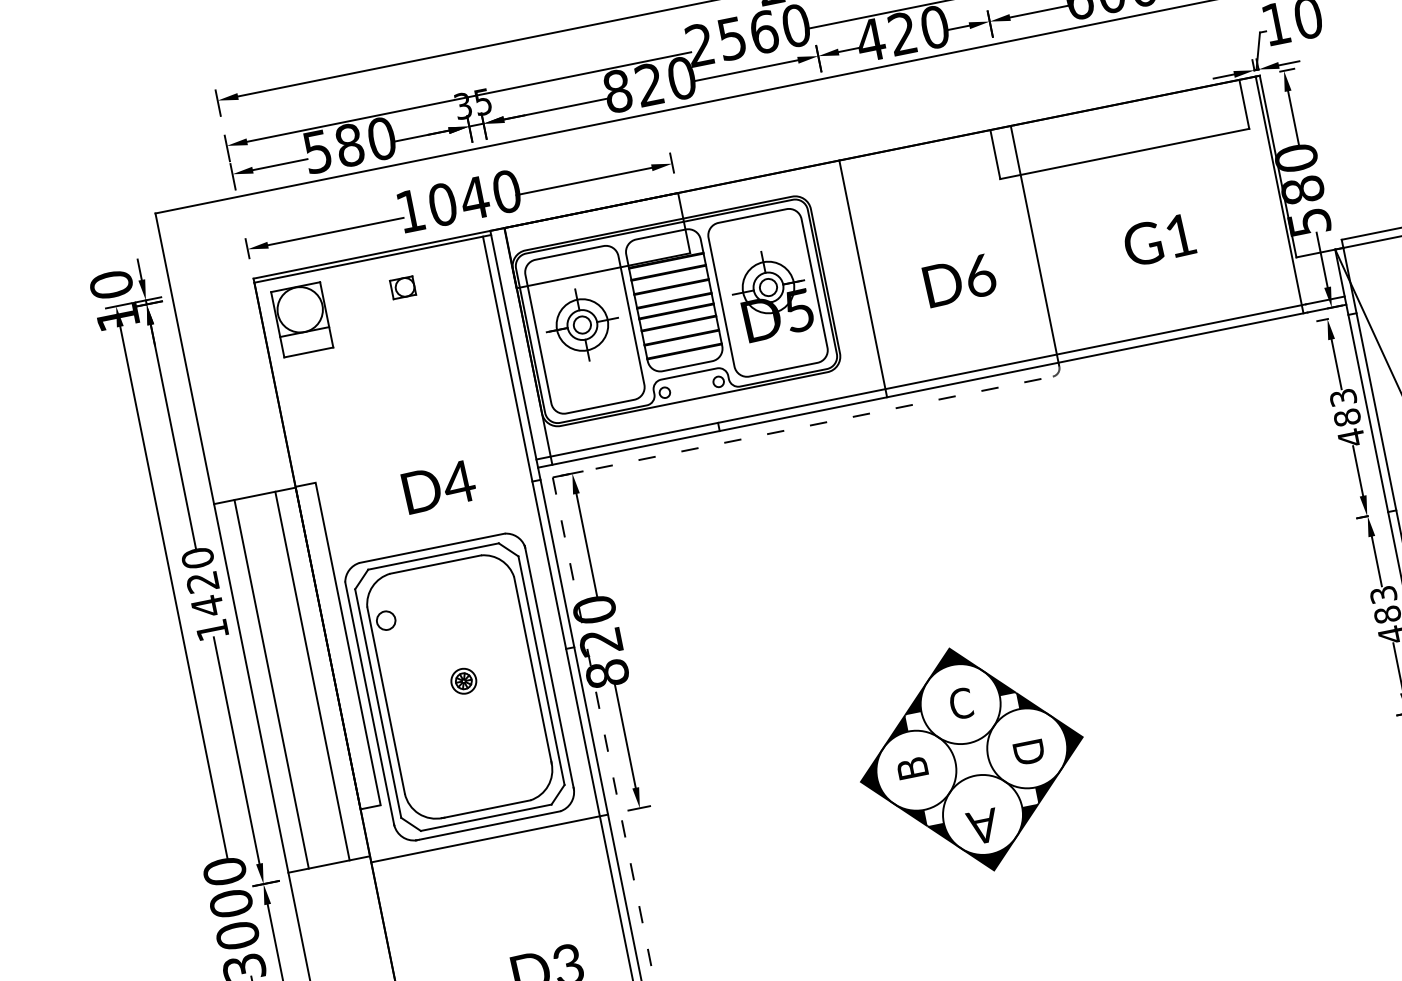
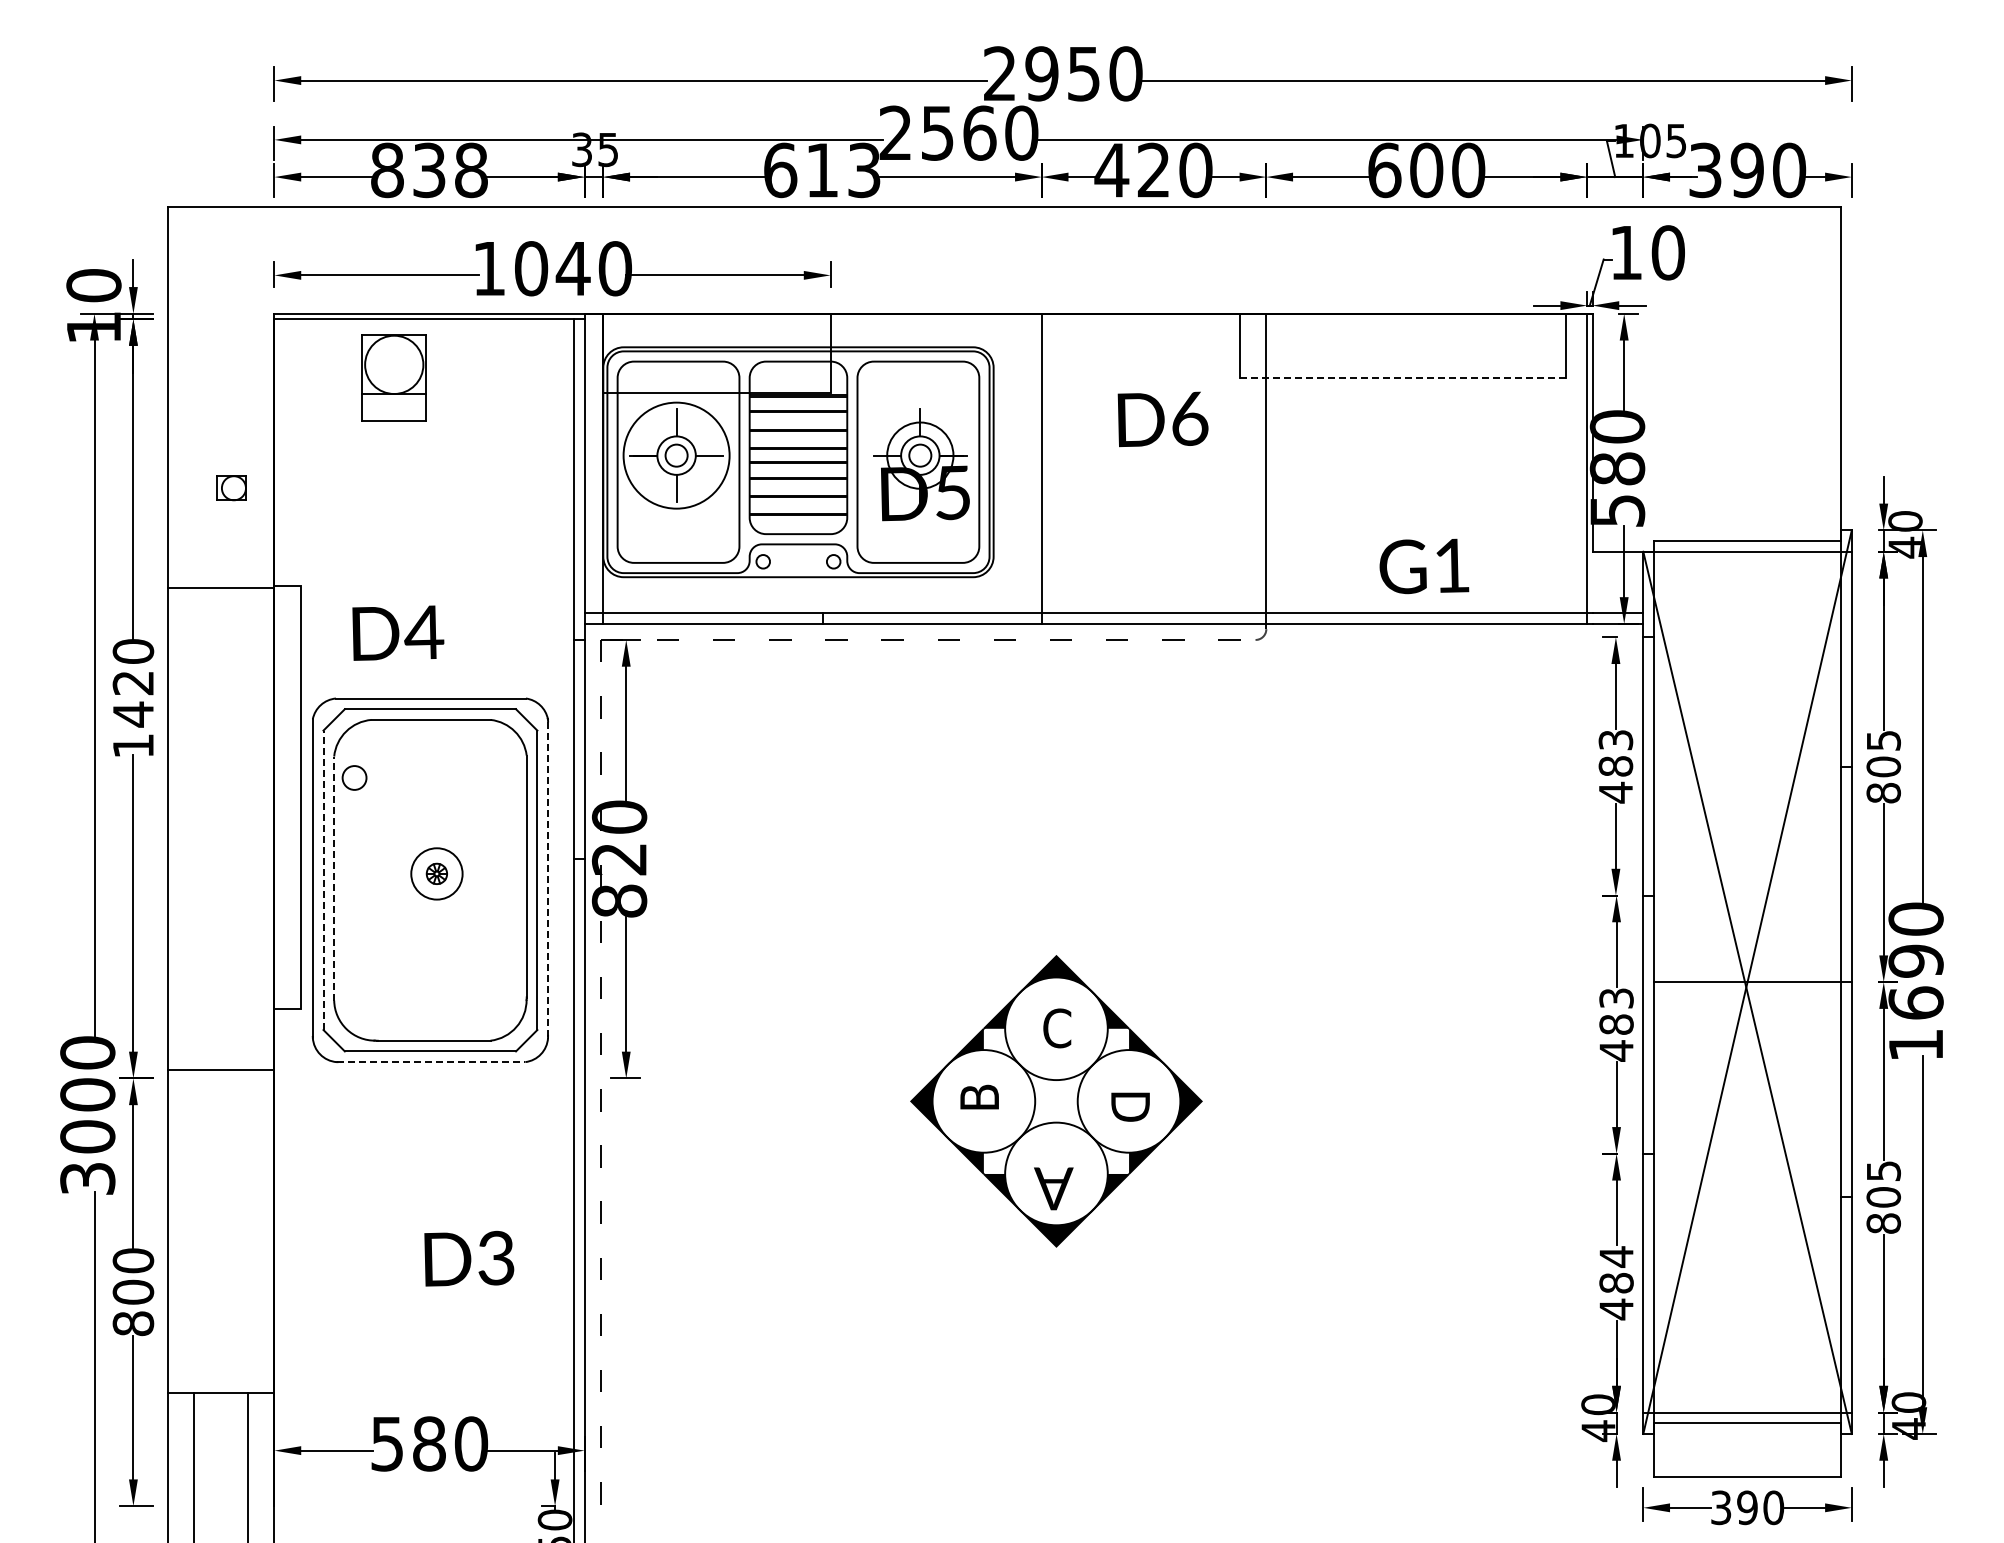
text: (649, 84) -> (822, 170), 820 -> 613
text: (349, 145) -> (429, 170), 580 -> 838
line: (1125, 153) -> (1403, 377), solid -> dashed
text: (1159, 240) -> (1424, 566), moved
text: (959, 280) -> (1162, 419), moved
part: (403, 287) -> (231, 488), moved
part: (301, 319) -> (393, 377), moved
circle: (582, 324) -> (676, 455), size x1.6
text: (439, 486) -> (398, 632), moved
line: (549, 667) -> (548, 878), solid -> dashed
line: (312, 675) -> (247, 828), removed
circle: (463, 681) -> (436, 873), size x1.6
line: (271, 683) -> (194, 828), removed
line: (386, 700) -> (334, 878), solid -> dashed
line: (378, 703) -> (323, 880), solid -> dashed
line: (488, 826) -> (431, 1062), solid -> dashed
line: (489, 838) -> (429, 1078), removed

